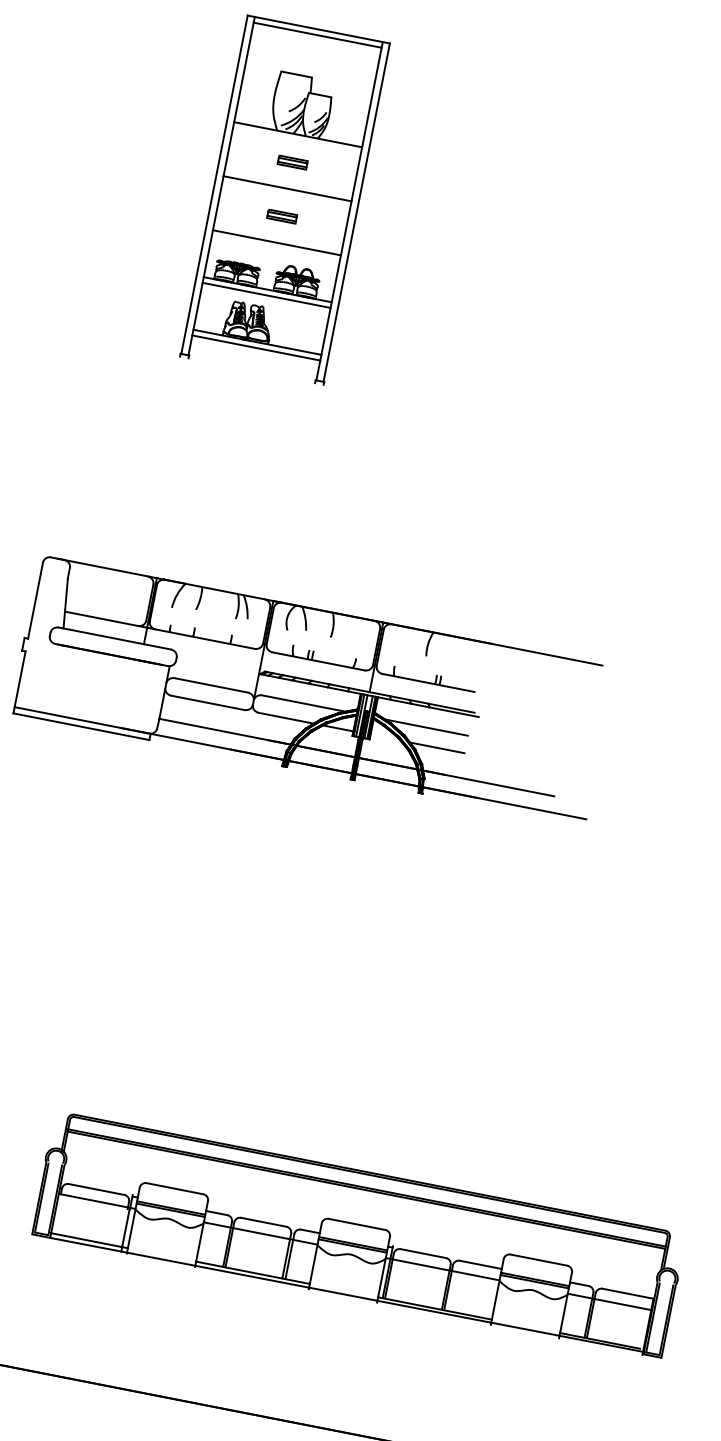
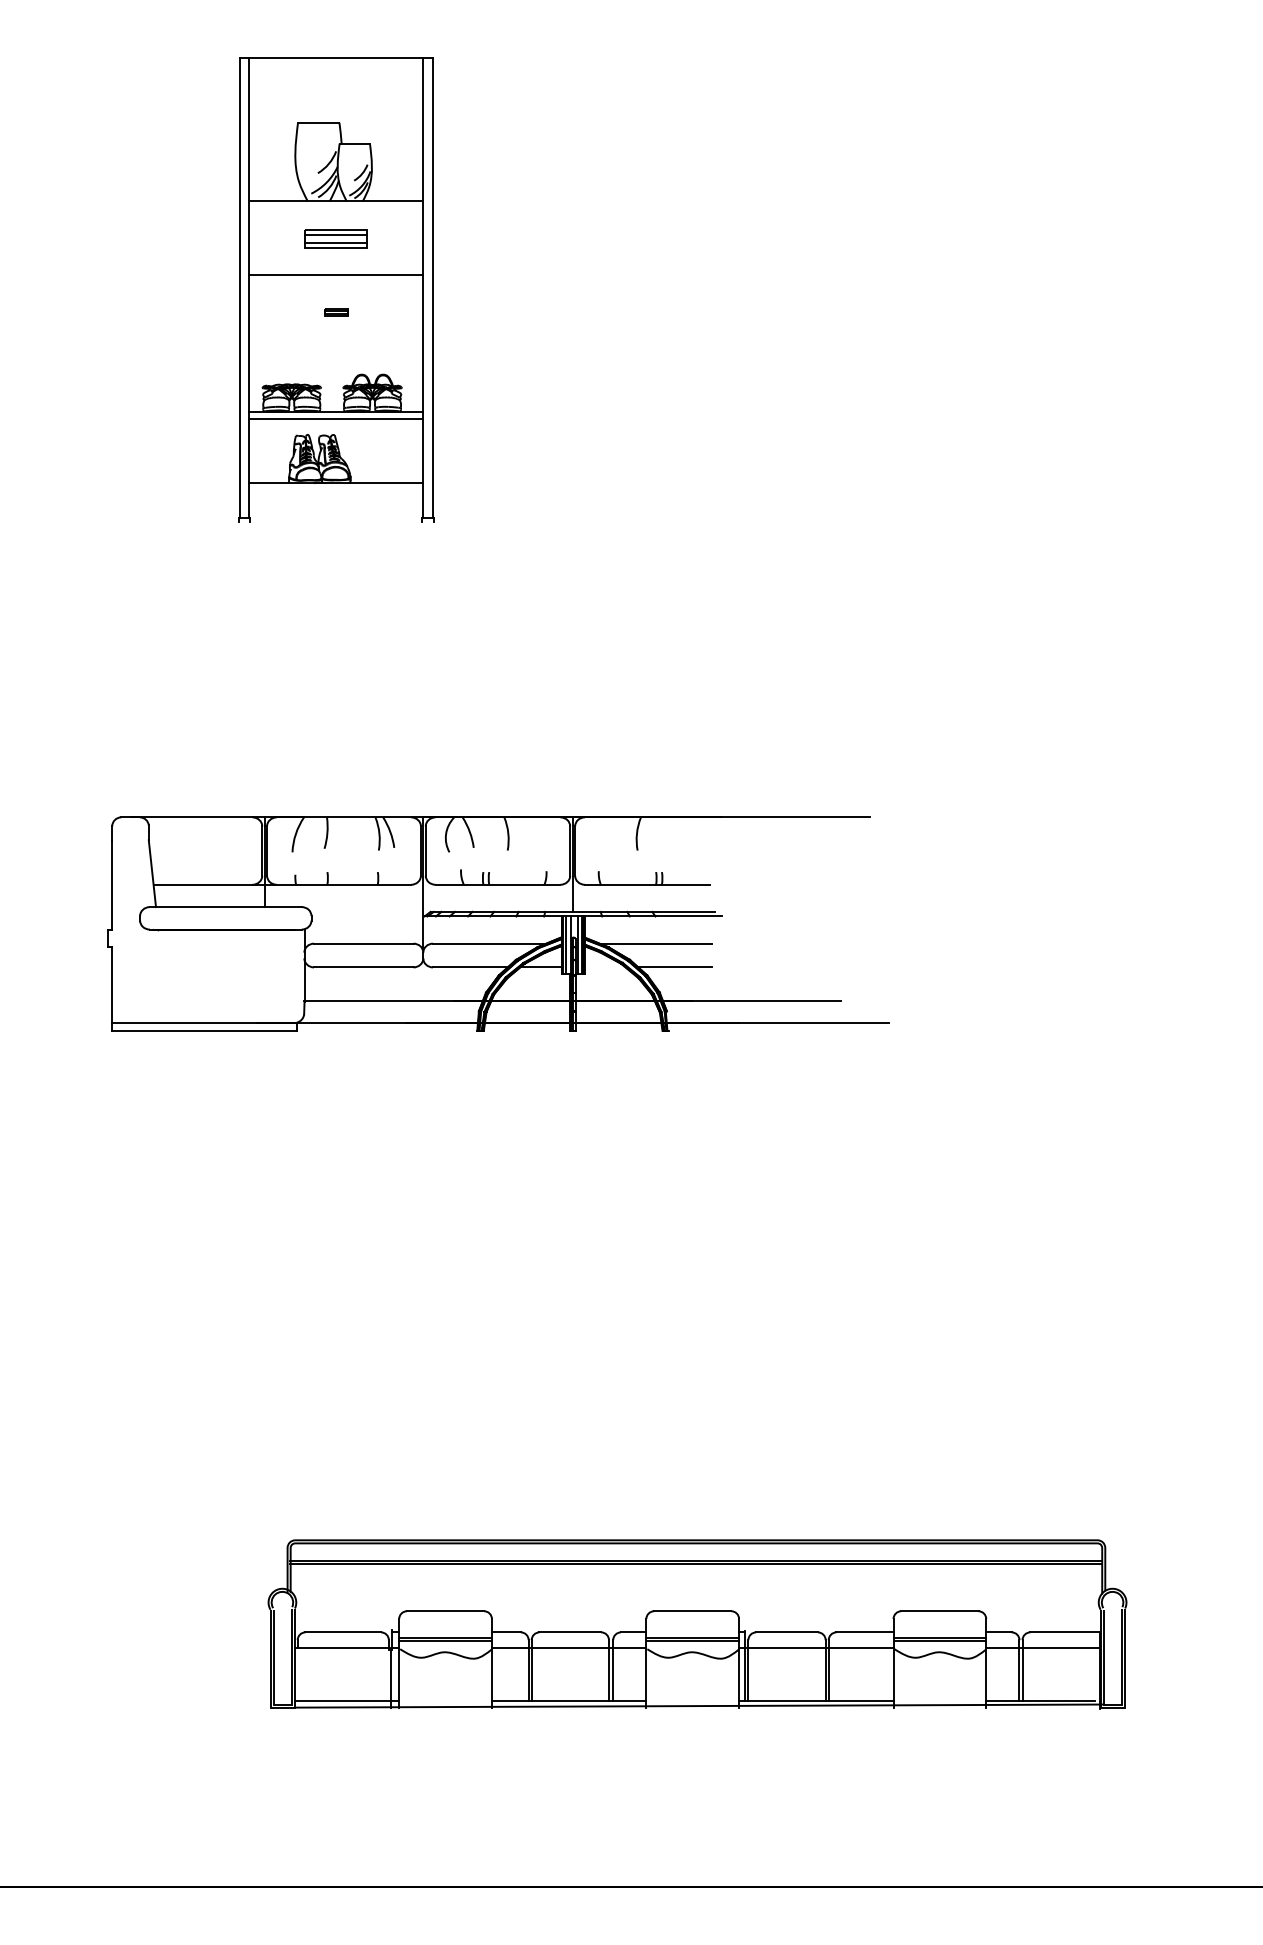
line: (317, 35) -> (336, 66), removed
part: (293, 162) -> (336, 238), size x1.6
part: (282, 216) -> (336, 312), size x0.6
line: (277, 242) -> (336, 347), removed
line: (256, 347) -> (336, 490), removed

